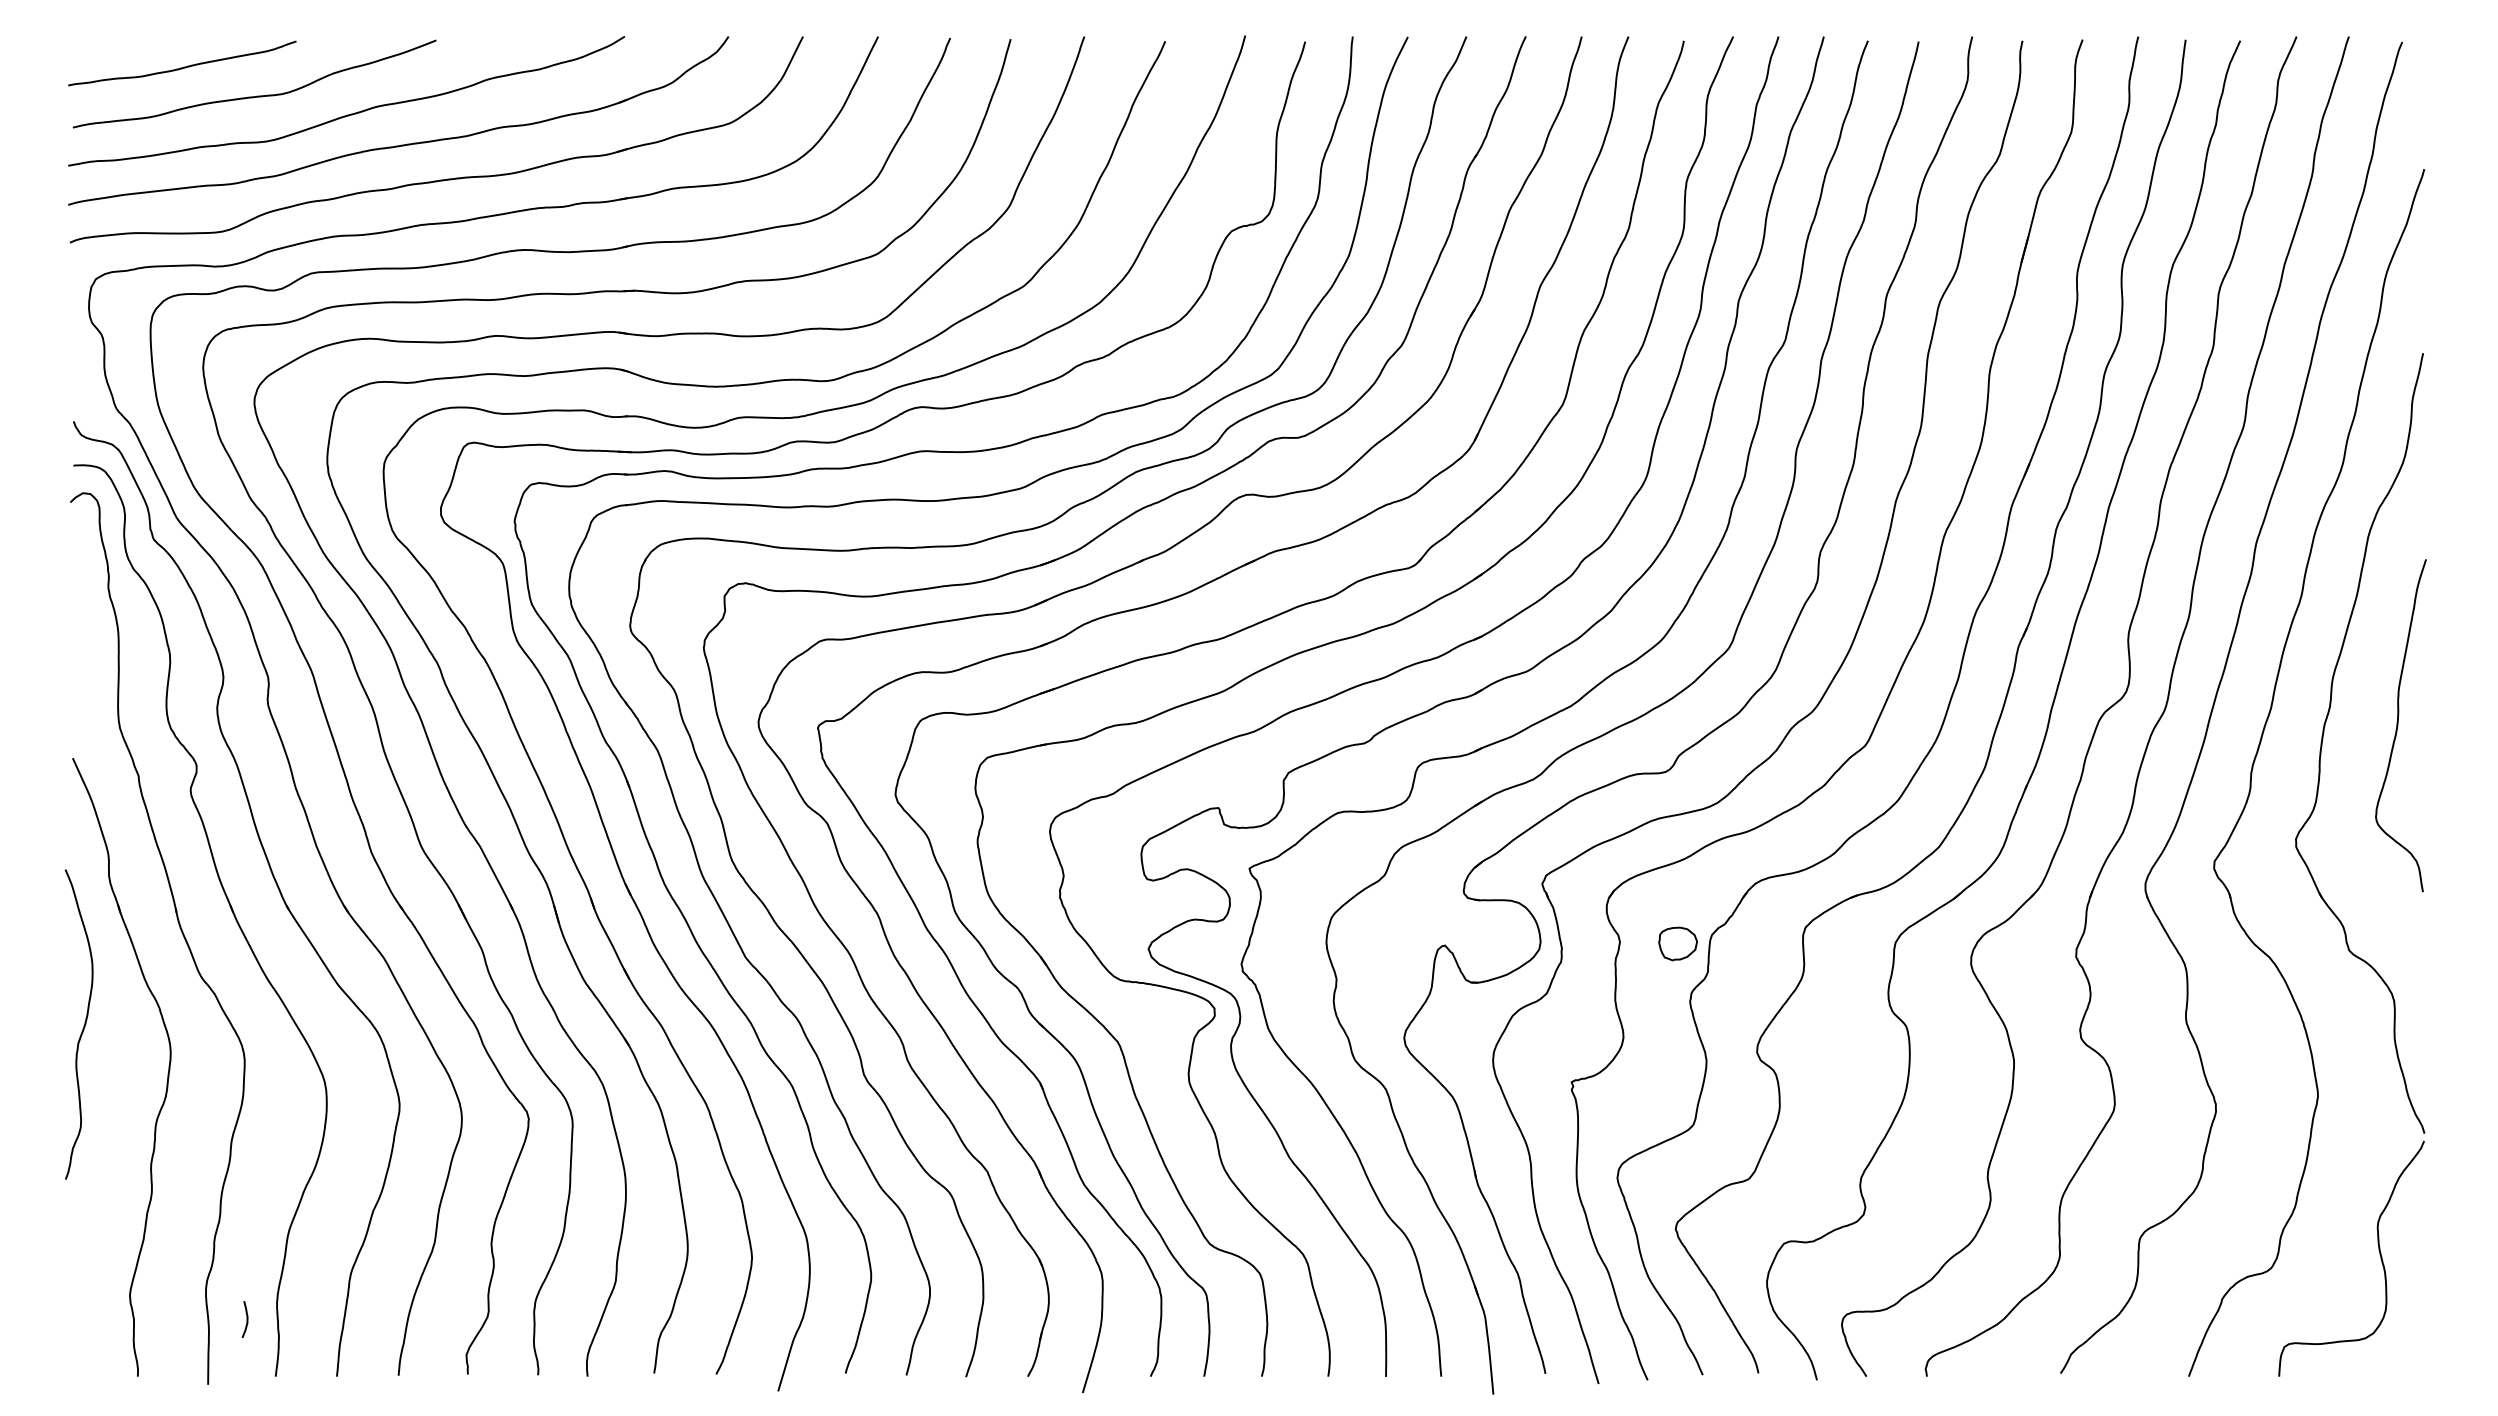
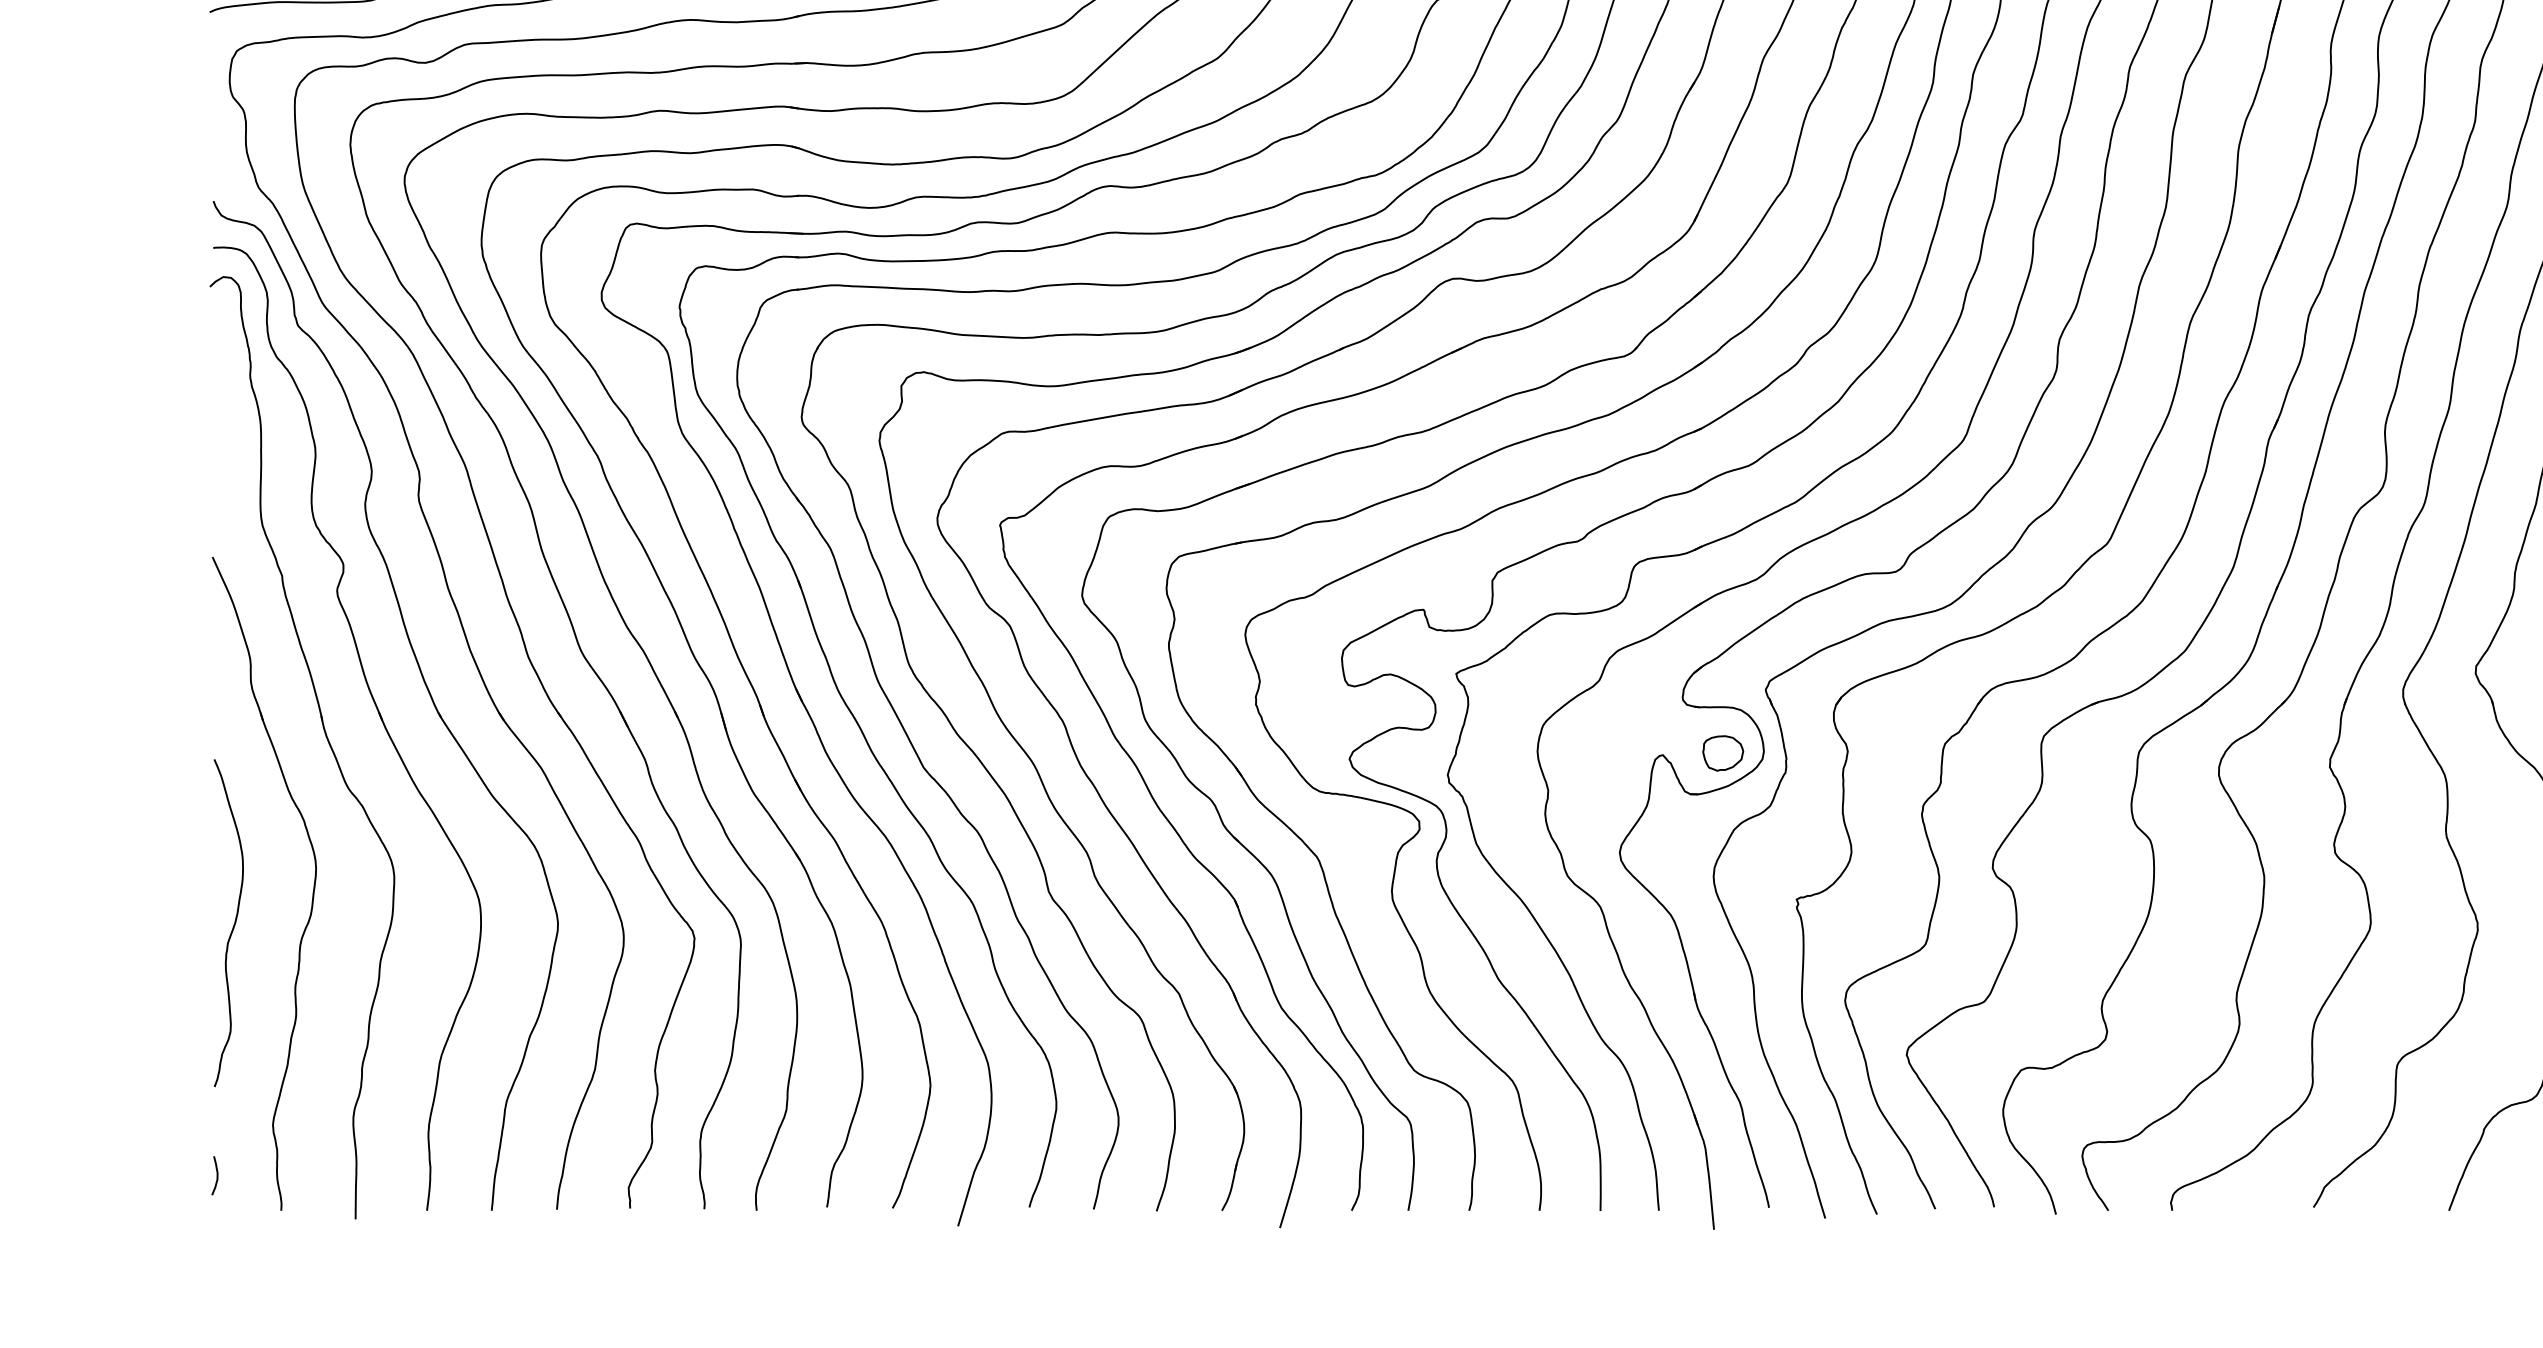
part: (1677, 943) -> (1722, 752), moved
curve: (83, 1025) -> (233, 924), moved
curve: (246, 1319) -> (216, 1175), moved

